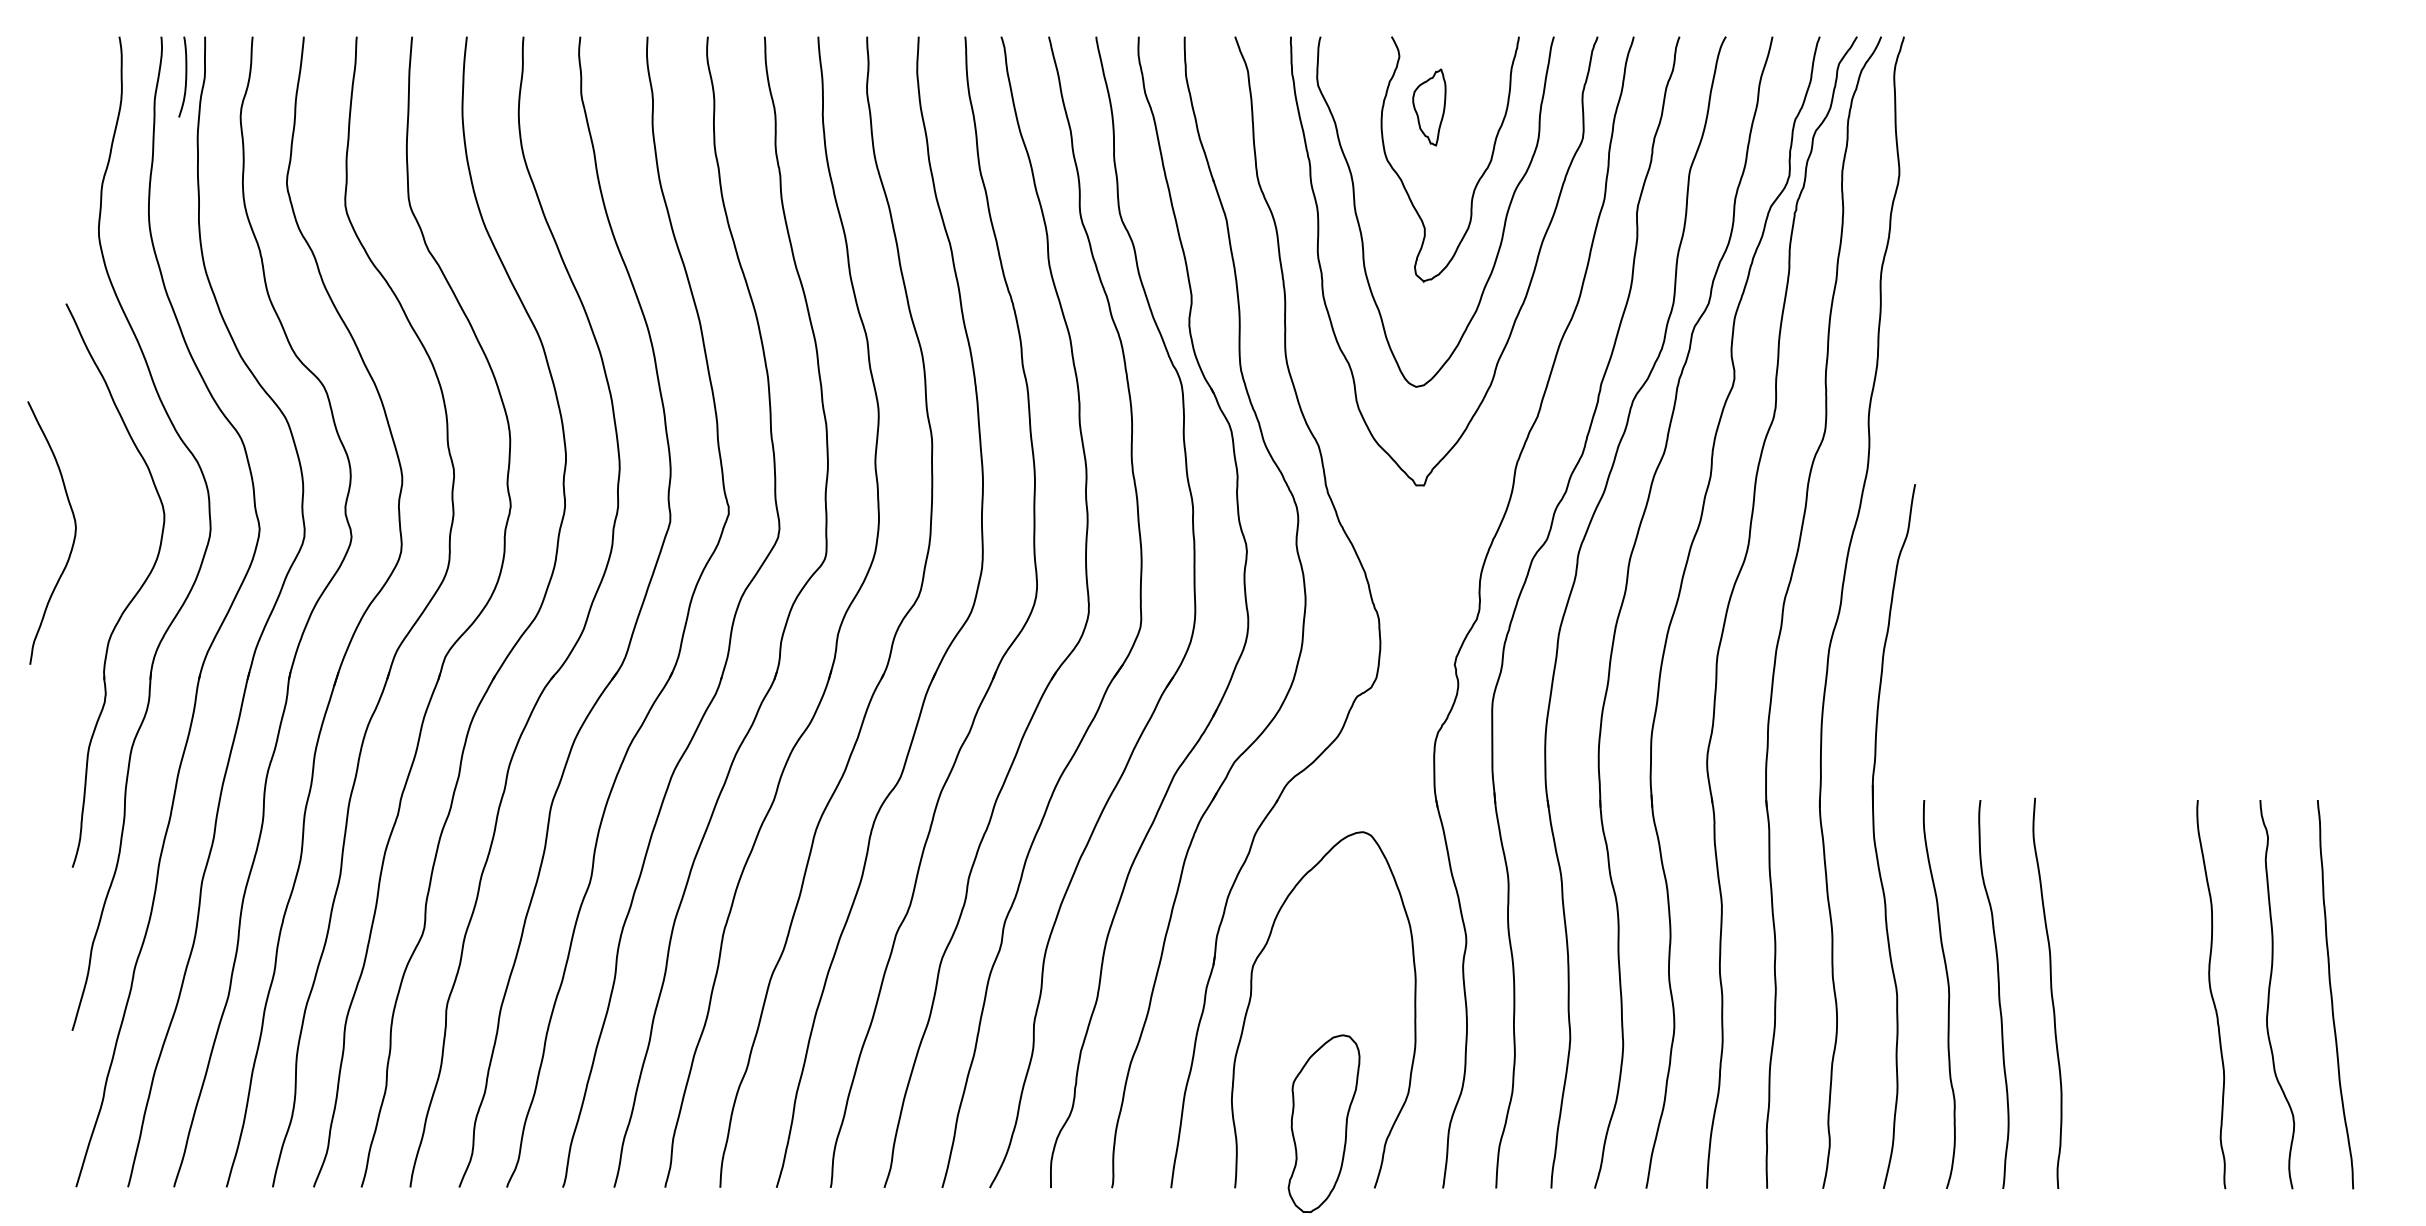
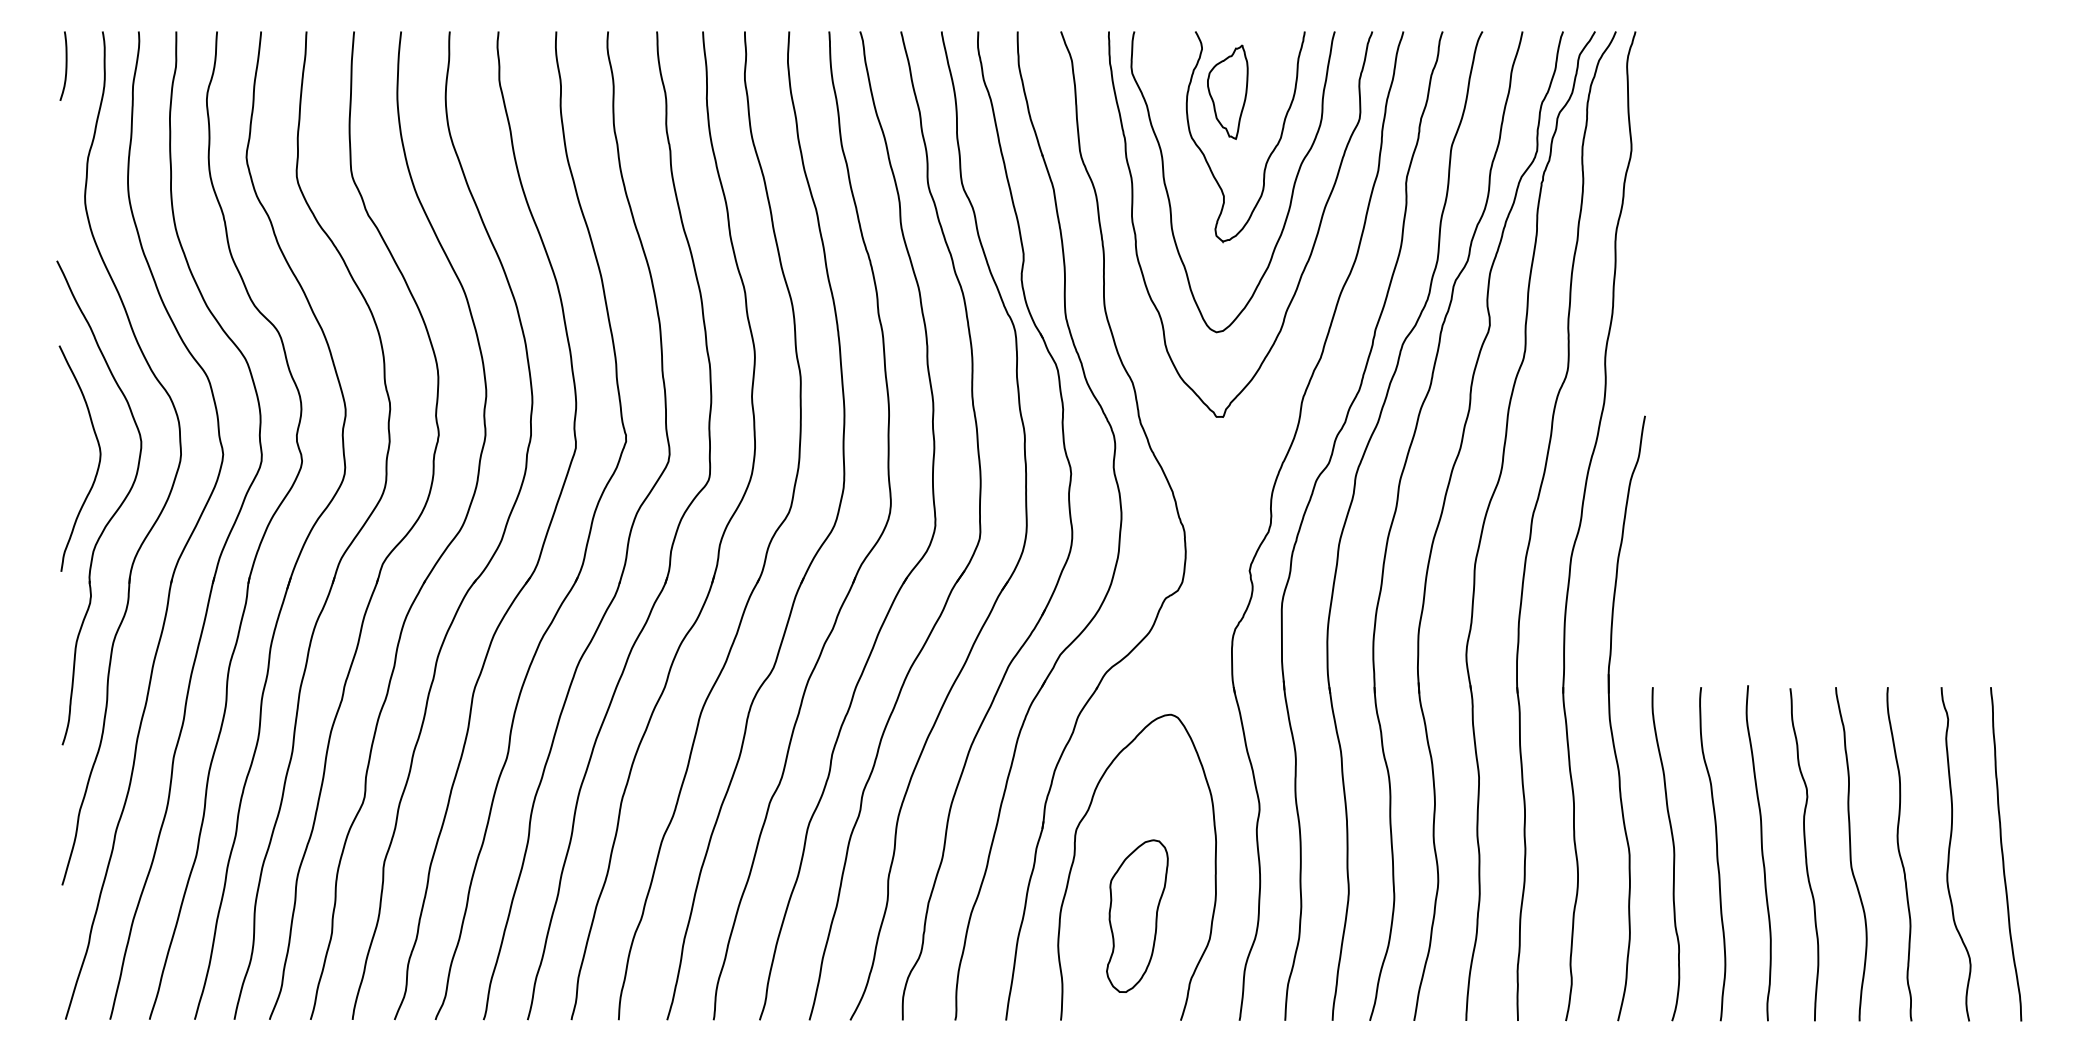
curve: (185, 76) -> (65, 65), moved
part: (1429, 107) -> (1227, 92), size x1.43
curve: (73, 538) -> (98, 463), moved
curve: (2101, 994) -> (1805, 854), added
curve: (2155, 994) -> (1851, 854), added
part: (1323, 1123) -> (1136, 916), moved

